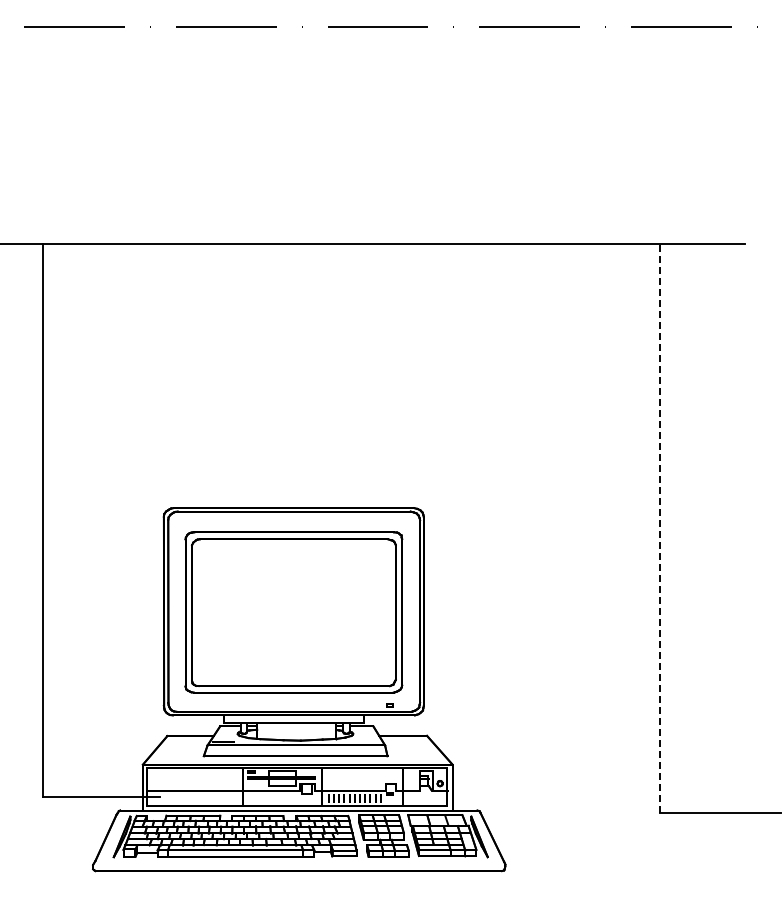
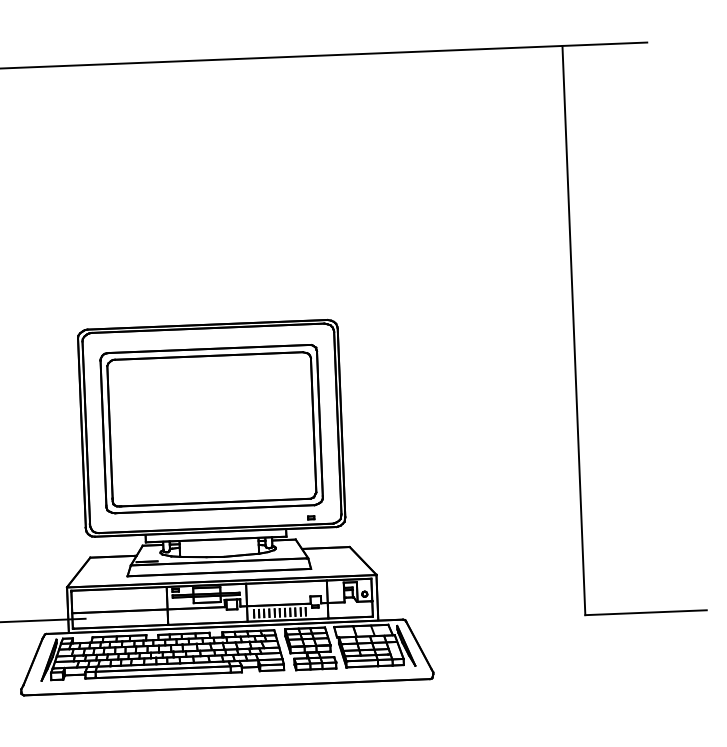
line: (659, 528) -> (573, 330), dashed -> solid

